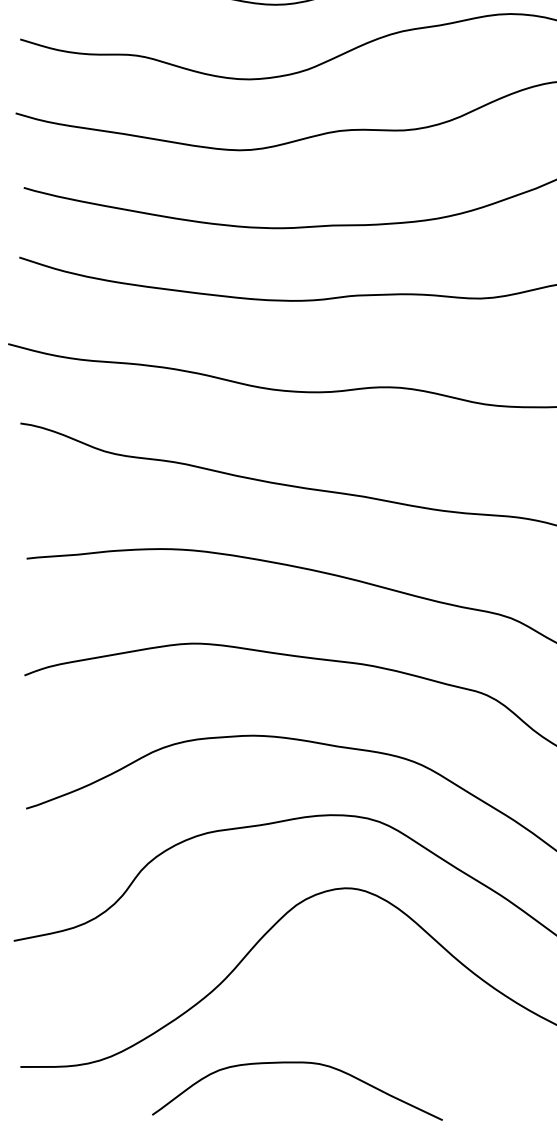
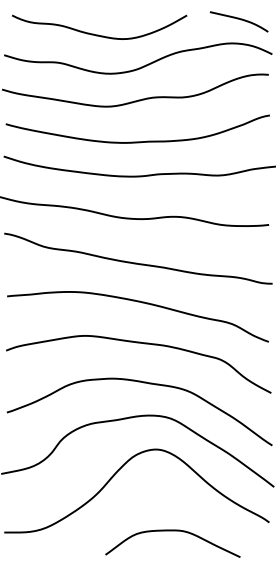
curve: (296, 1064) -> (172, 531), moved

